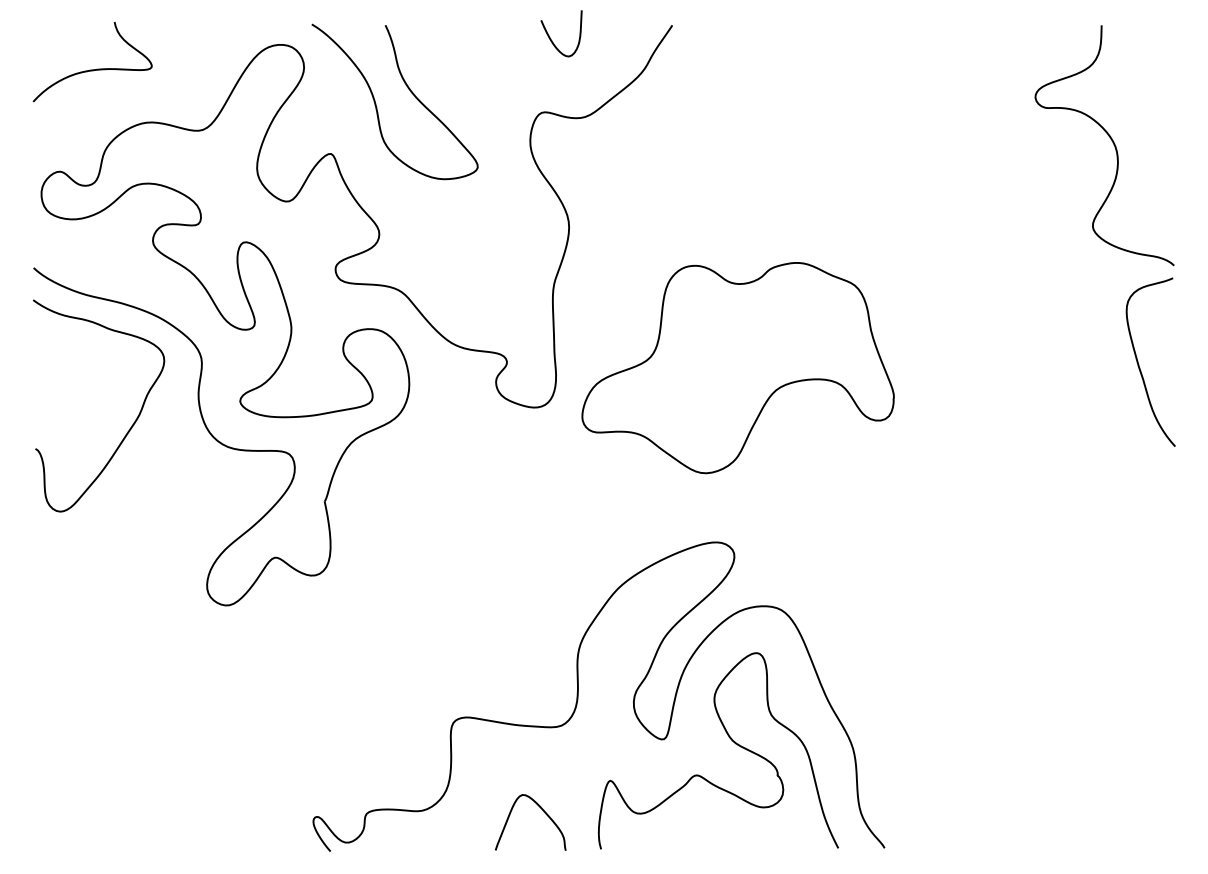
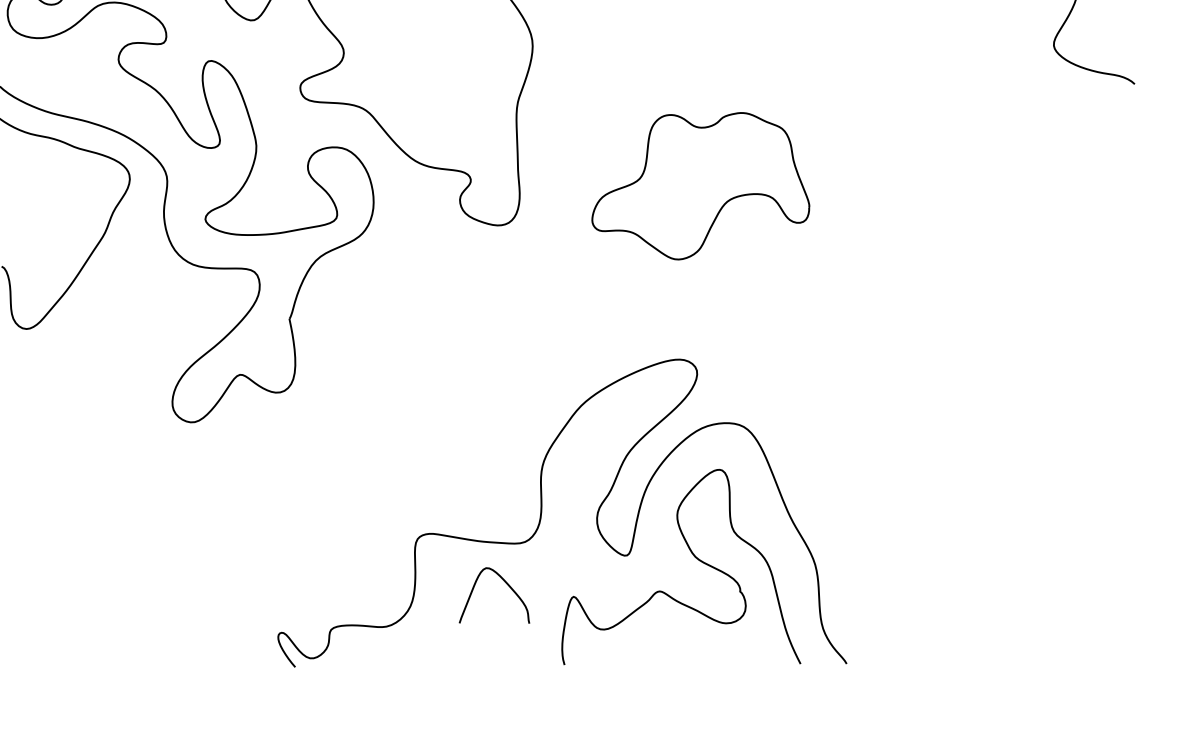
curve: (1139, 364) -> (1100, 182), removed
part: (737, 368) -> (700, 186), size x0.7
curve: (544, 813) -> (508, 586), moved

